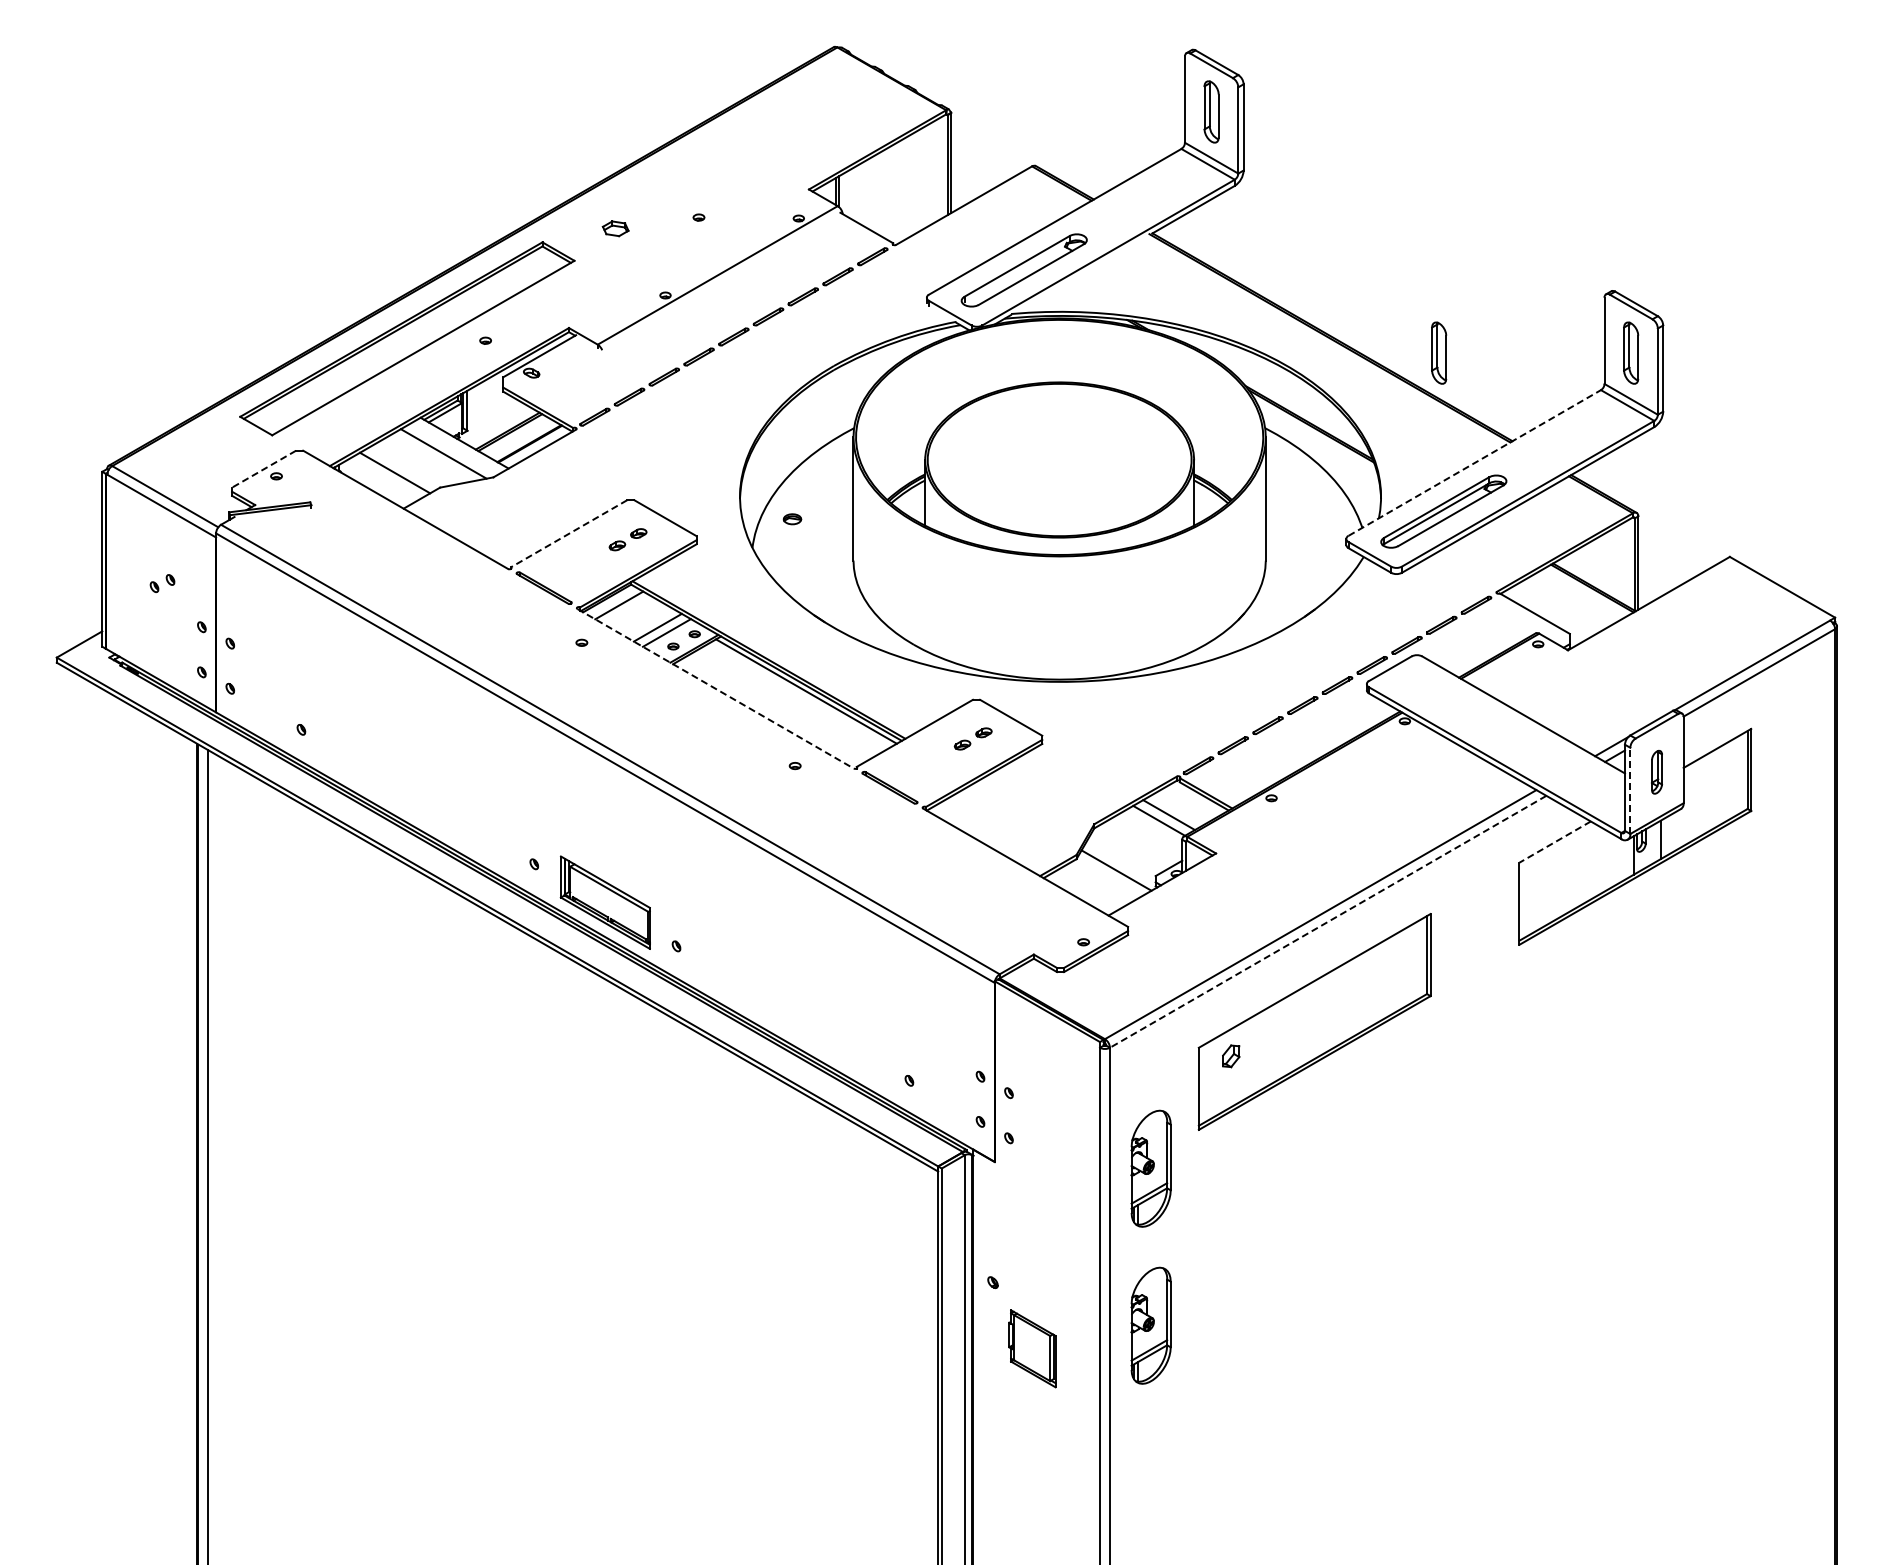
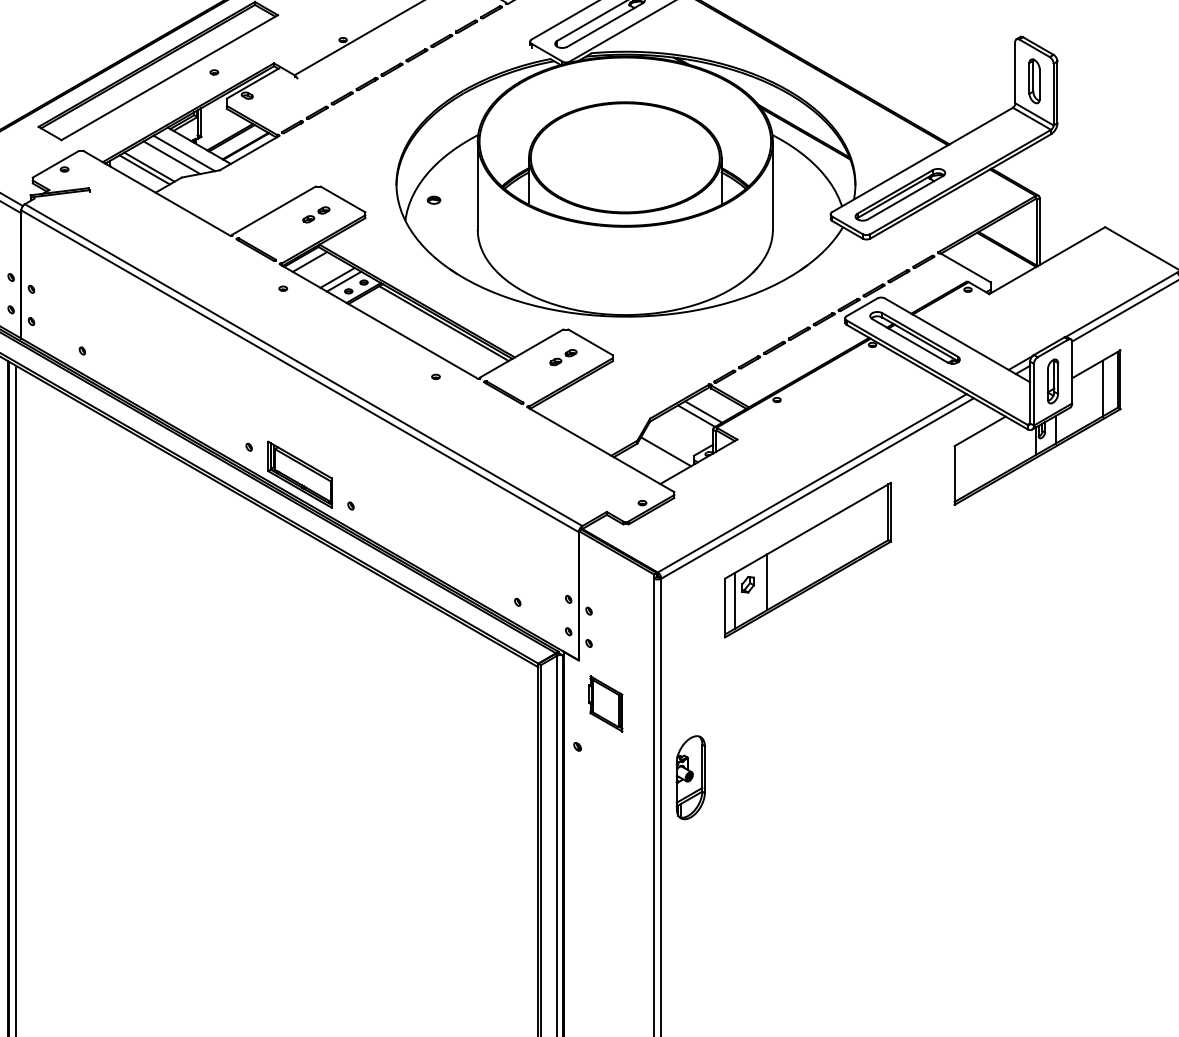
part: (1439, 352) -> (897, 80), removed
line: (426, 459) -> (171, 157), added
line: (1474, 463) -> (922, 160), dashed -> solid
line: (264, 469) -> (56, 164), dashed -> solid
line: (388, 476) -> (144, 169), added
line: (568, 534) -> (273, 211), dashed -> solid
line: (715, 688) -> (378, 321), dashed -> solid
part: (1463, 711) -> (914, 337), added
part: (1656, 771) -> (1052, 380), size x1.43
line: (1726, 782) -> (1102, 388), added
line: (1630, 790) -> (1034, 394), dashed -> solid
line: (1554, 842) -> (979, 431), dashed -> solid
line: (1328, 921) -> (817, 488), dashed -> solid
line: (1257, 1052) -> (766, 582), added
line: (1212, 1078) -> (734, 600), added
part: (1150, 1168) -> (690, 665), removed
part: (1032, 1348) -> (605, 703), moved

